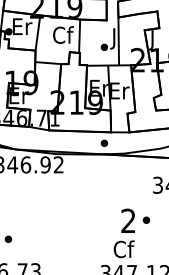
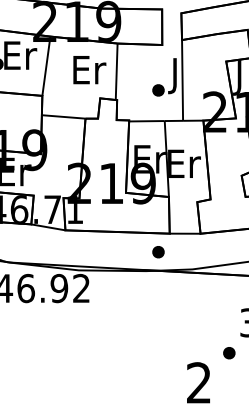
text: (63, 34) -> (89, 68), Cf -> Er
part: (146, 219) -> (229, 351), moved

